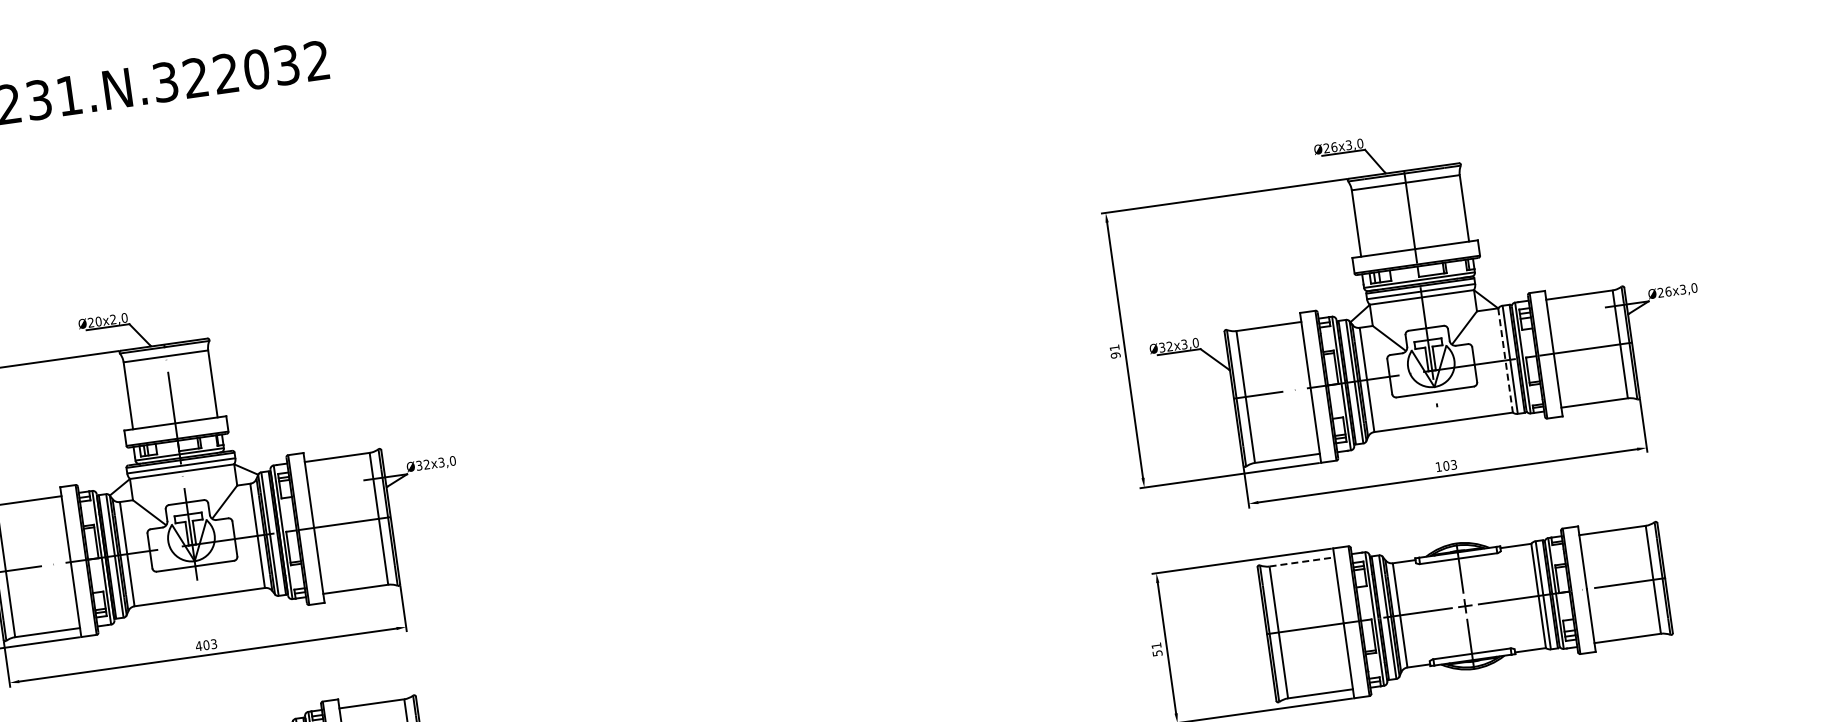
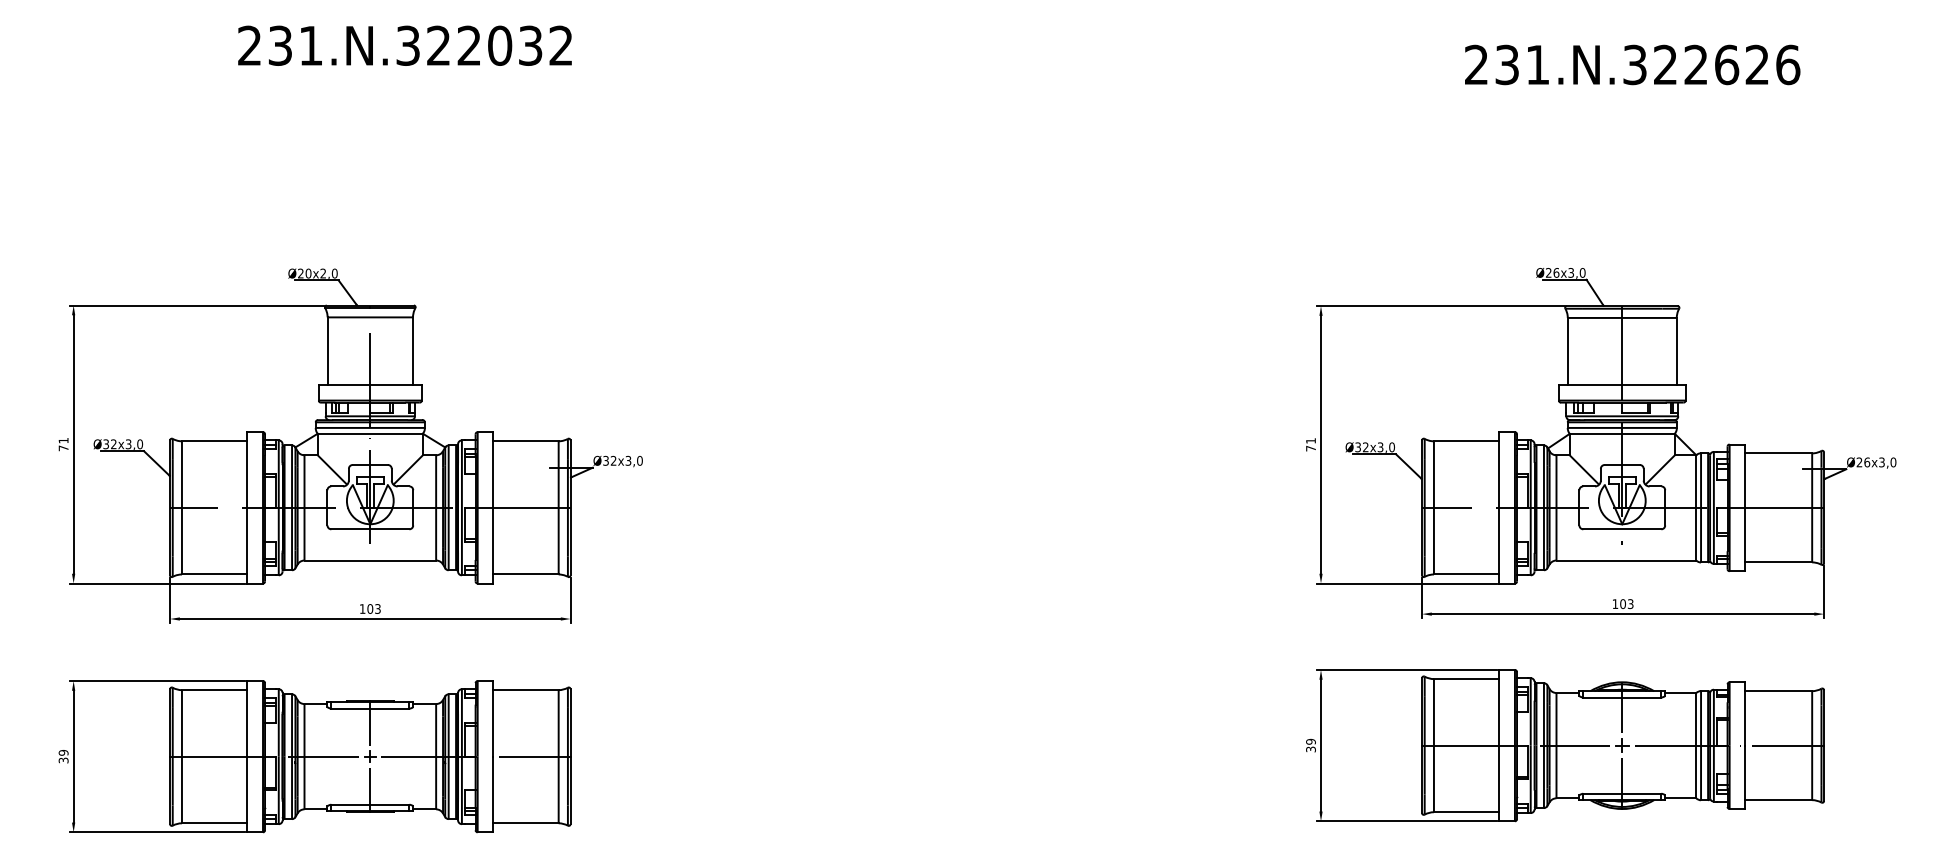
text: (1115, 355) -> (1310, 448), 91 -> 71
line: (1505, 360) -> (1696, 507), dashed -> solid
line: (1301, 562) -> (1466, 679), dashed -> solid
text: (198, 645) -> (362, 608), 403 -> 103
text: (1156, 648) -> (1310, 744), 51 -> 39

